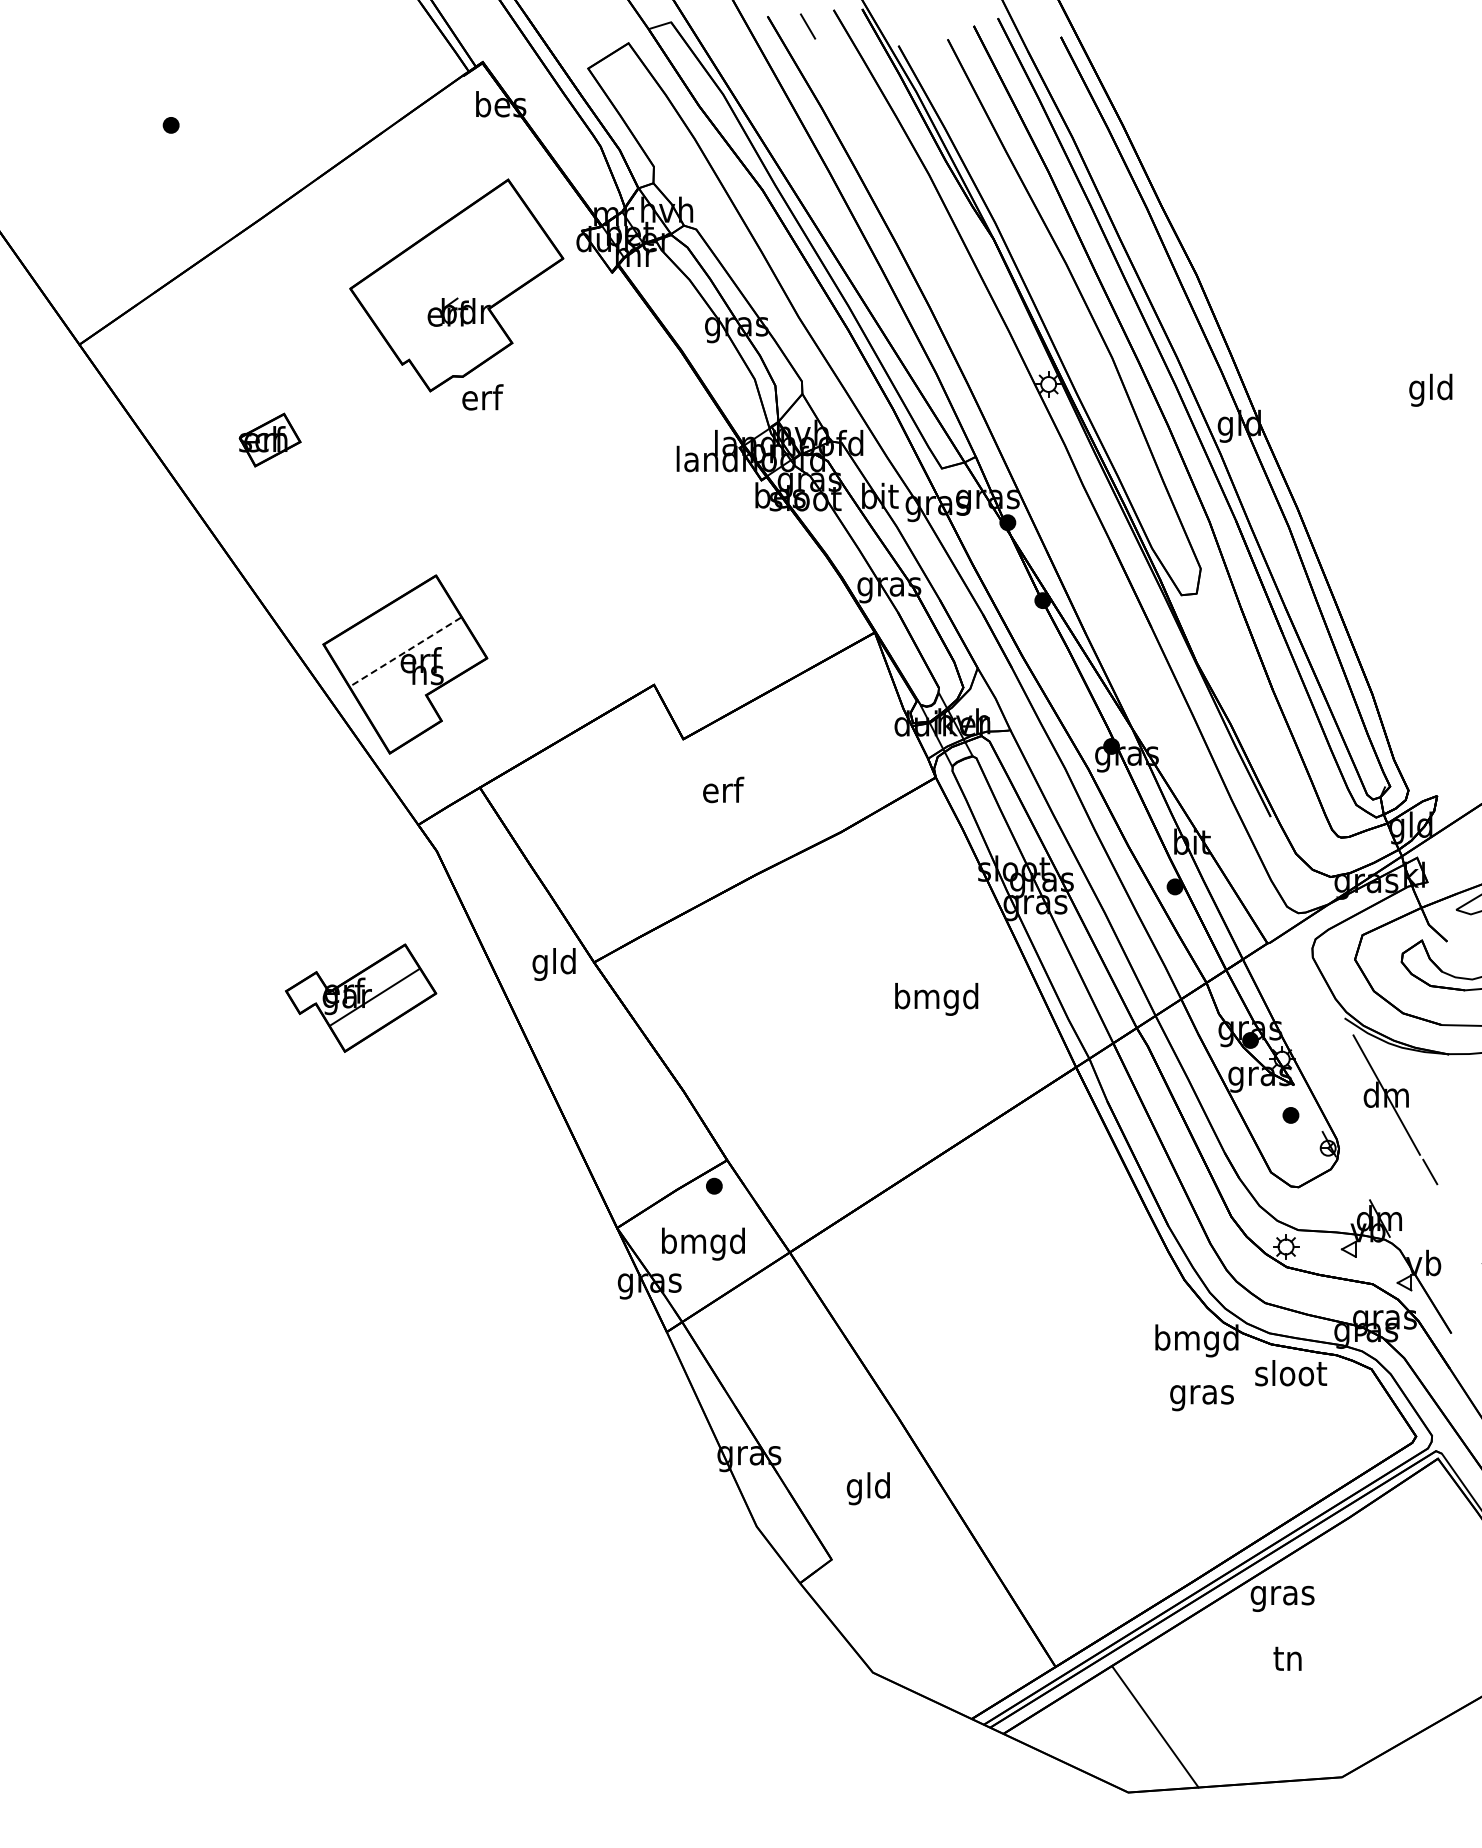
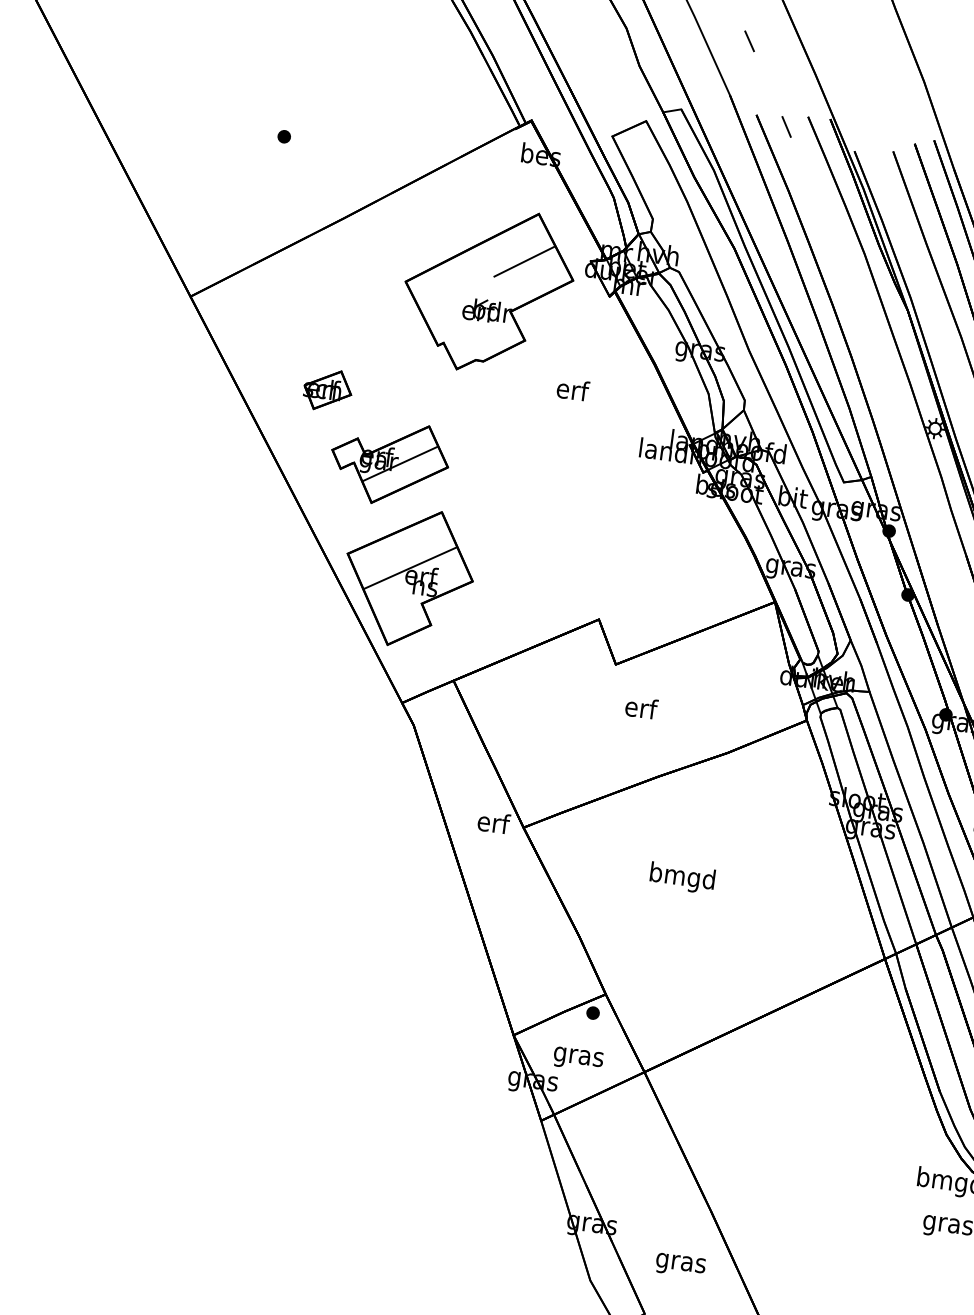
line: (497, 242) -> (524, 261), added
text: (482, 397) -> (572, 389), moved
line: (405, 652) -> (410, 568), dashed -> solid
text: (554, 964) -> (492, 825), gld -> erf
part: (361, 997) -> (389, 462), moved
text: (936, 999) -> (682, 878), moved
text: (703, 1243) -> (578, 1056), bmgd -> gras
text: (868, 1488) -> (680, 1262), gld -> gras

